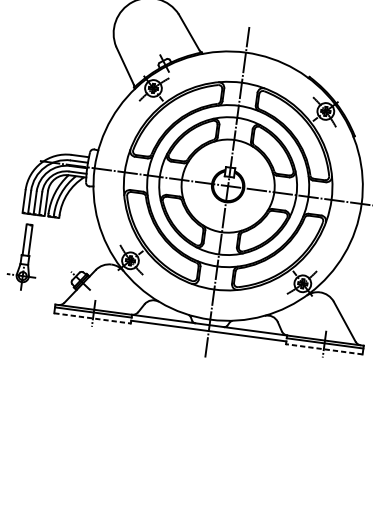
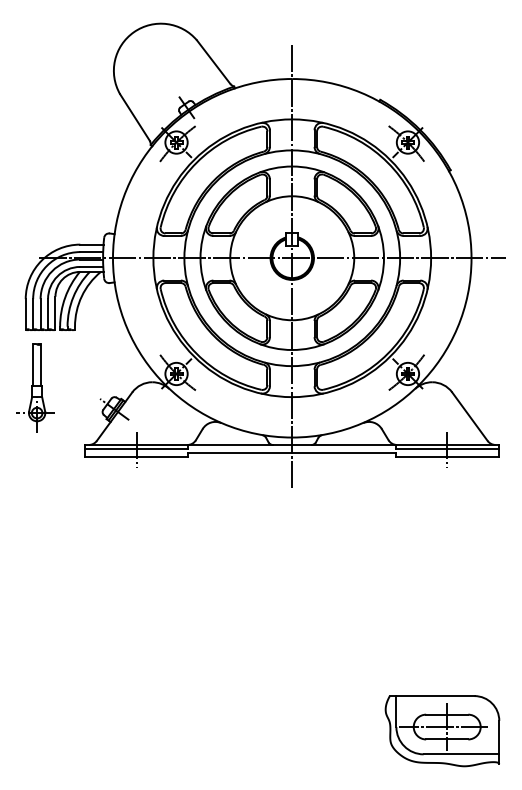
line: (93, 318) -> (137, 456), dashed -> solid
line: (324, 349) -> (447, 456), dashed -> solid

